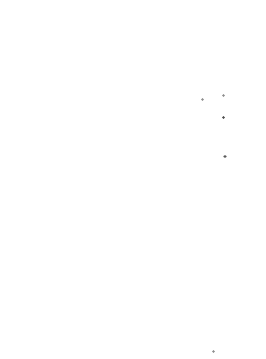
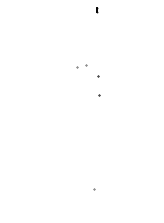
part: (212, 97) -> (81, 66), moved

